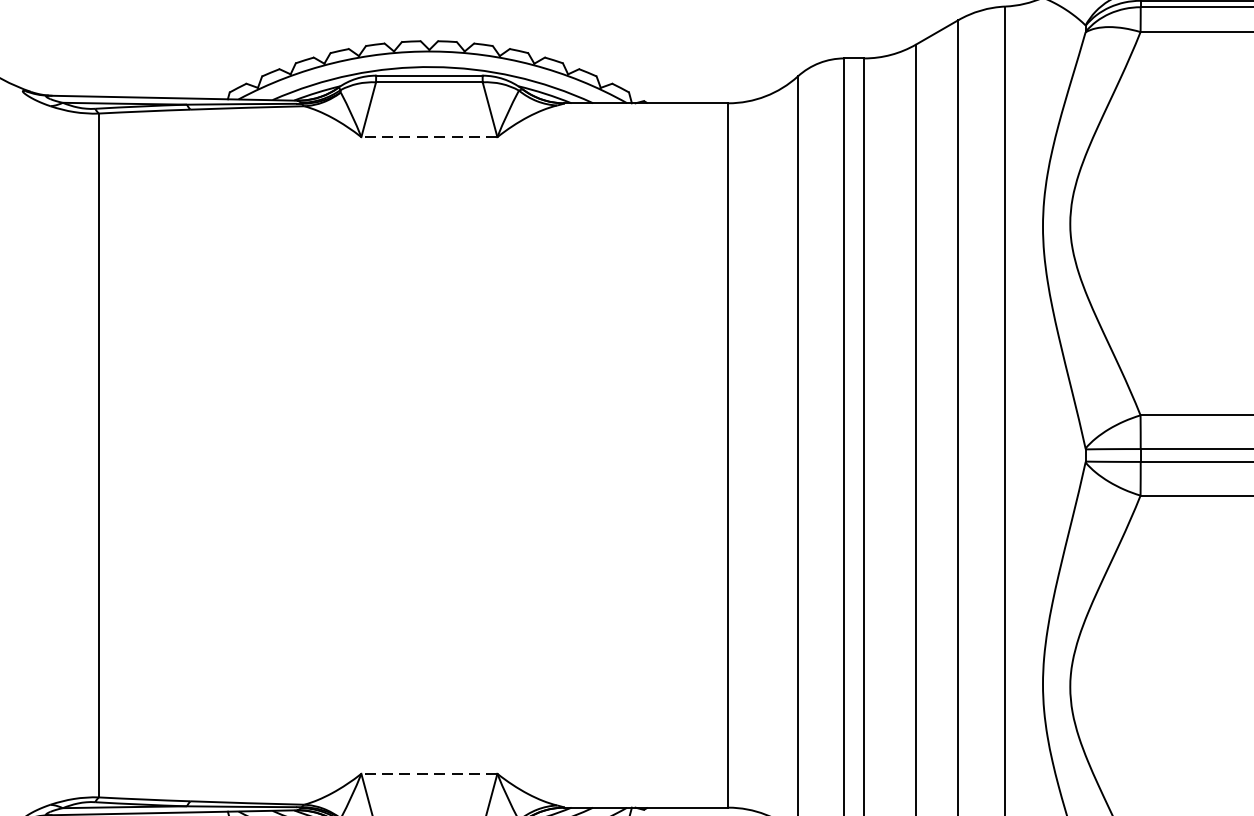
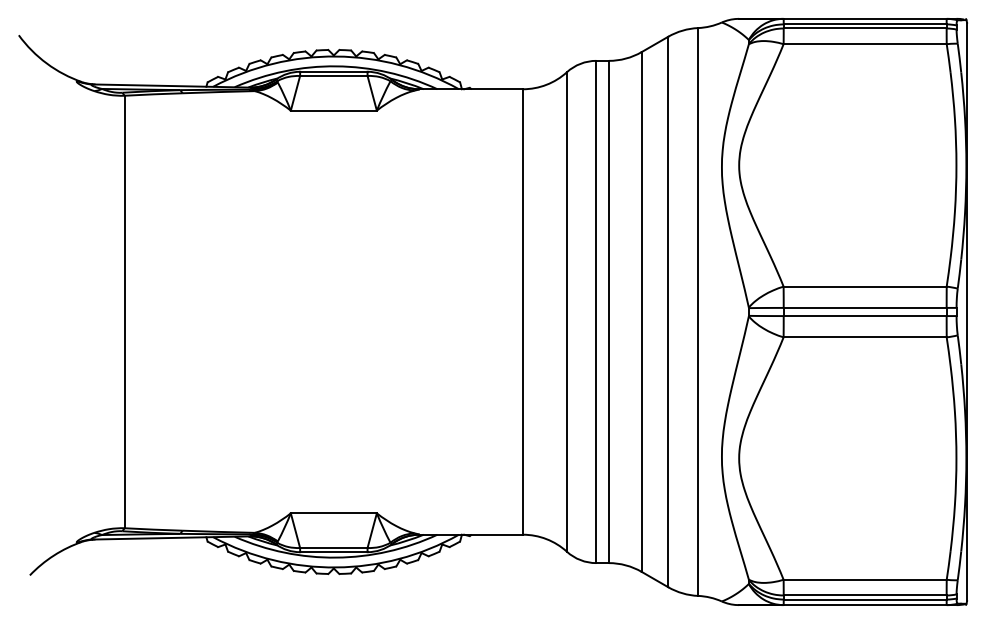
line: (428, 136) -> (333, 110), dashed -> solid
line: (428, 774) -> (333, 513), dashed -> solid

